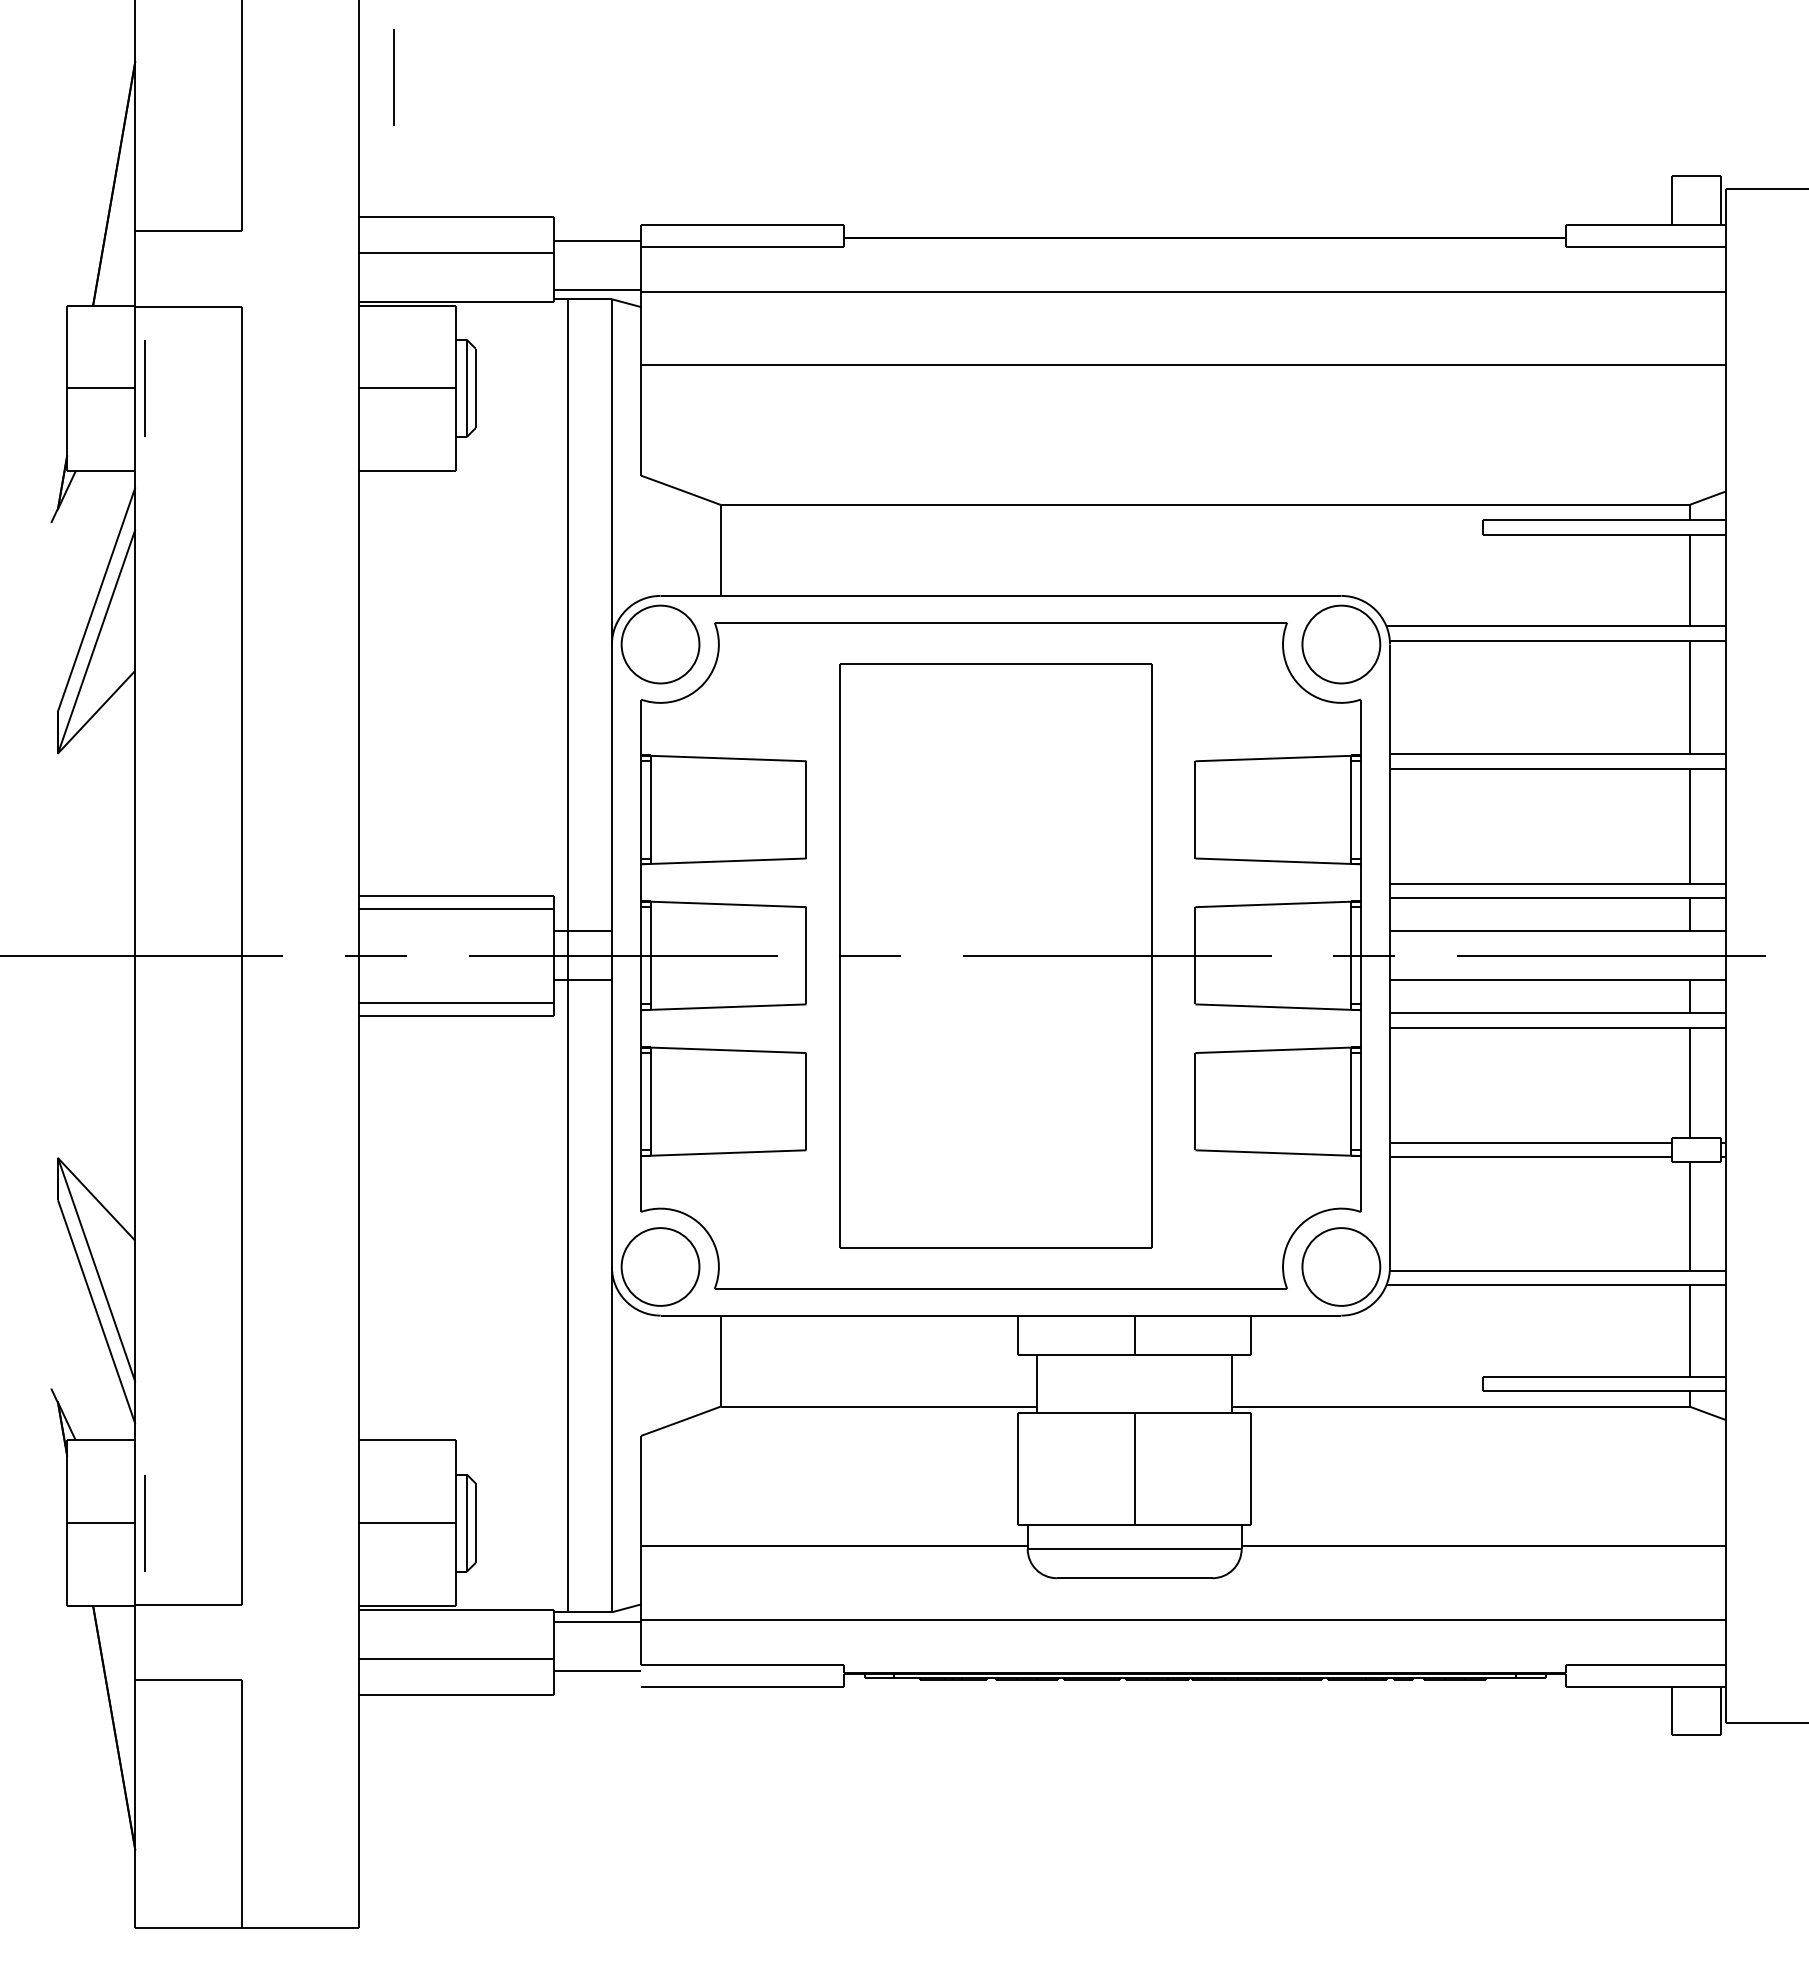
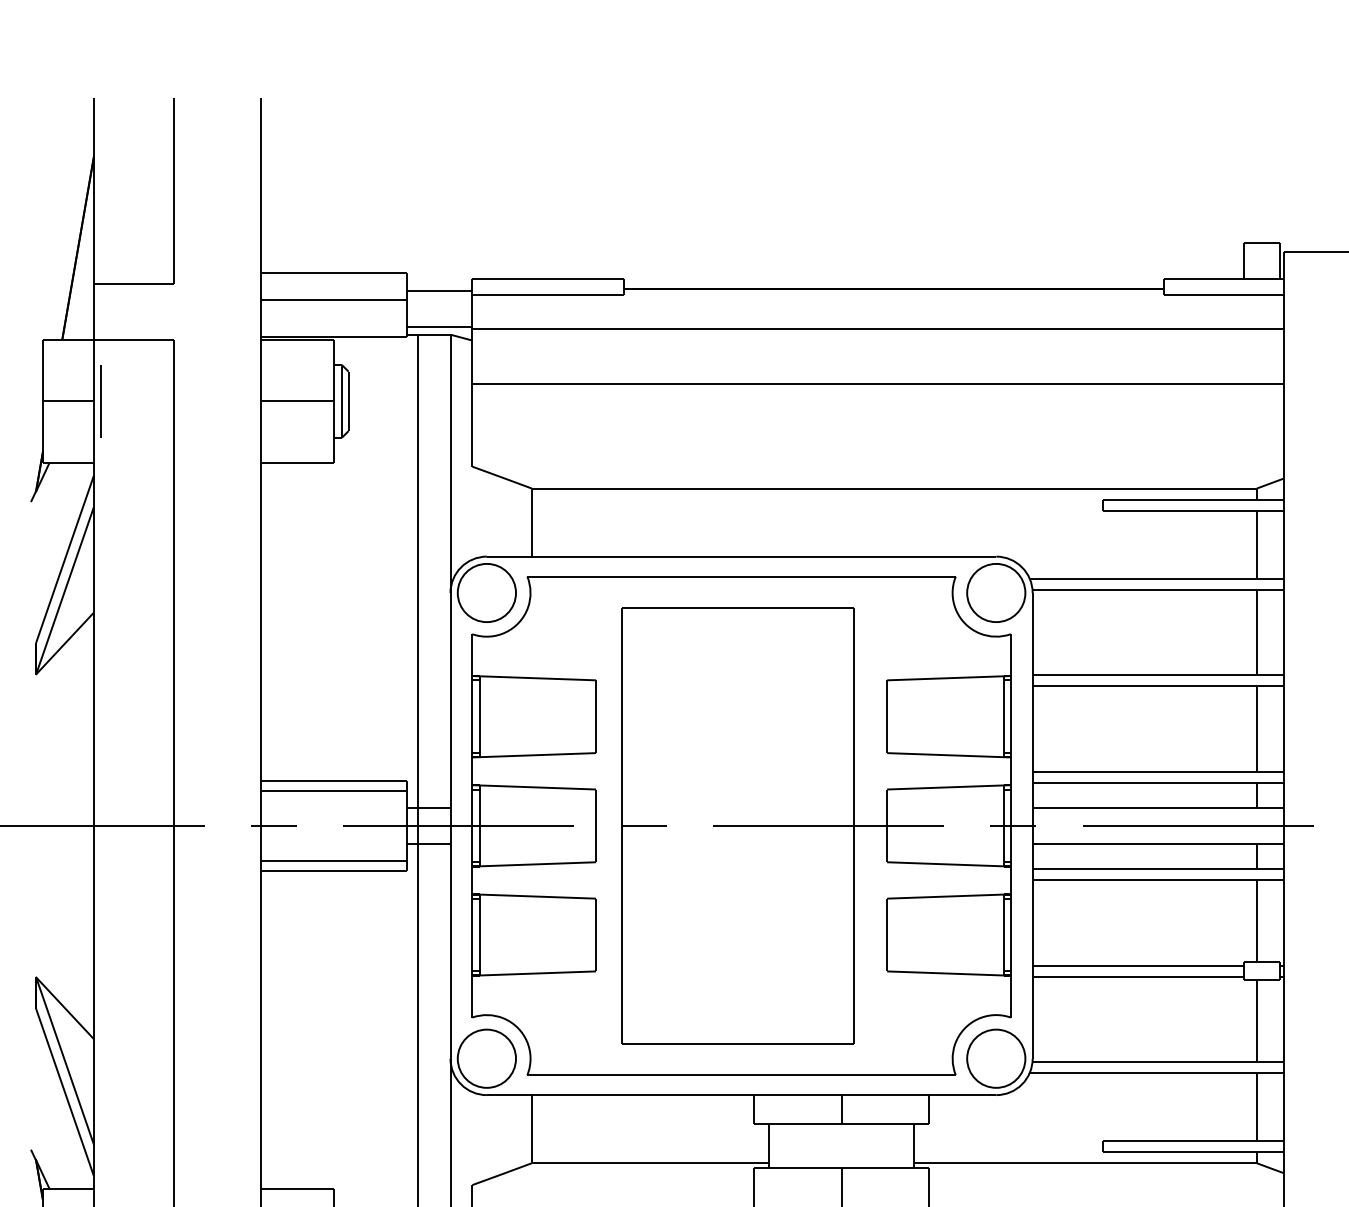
line: (393, 77) -> (287, 168), removed

